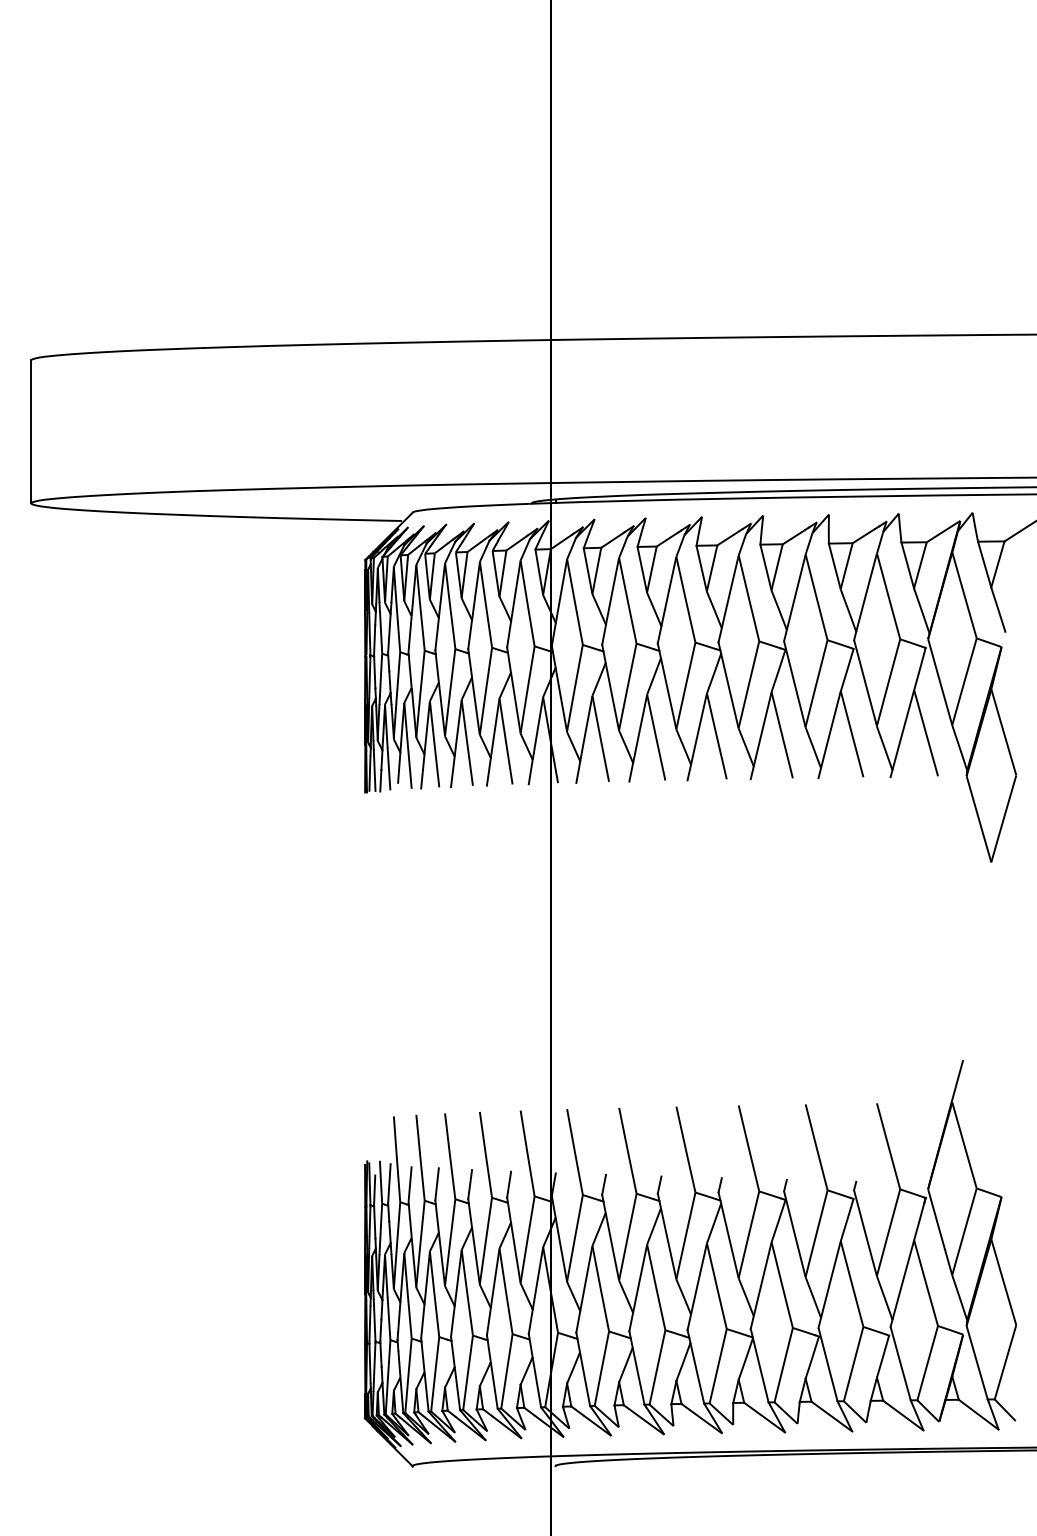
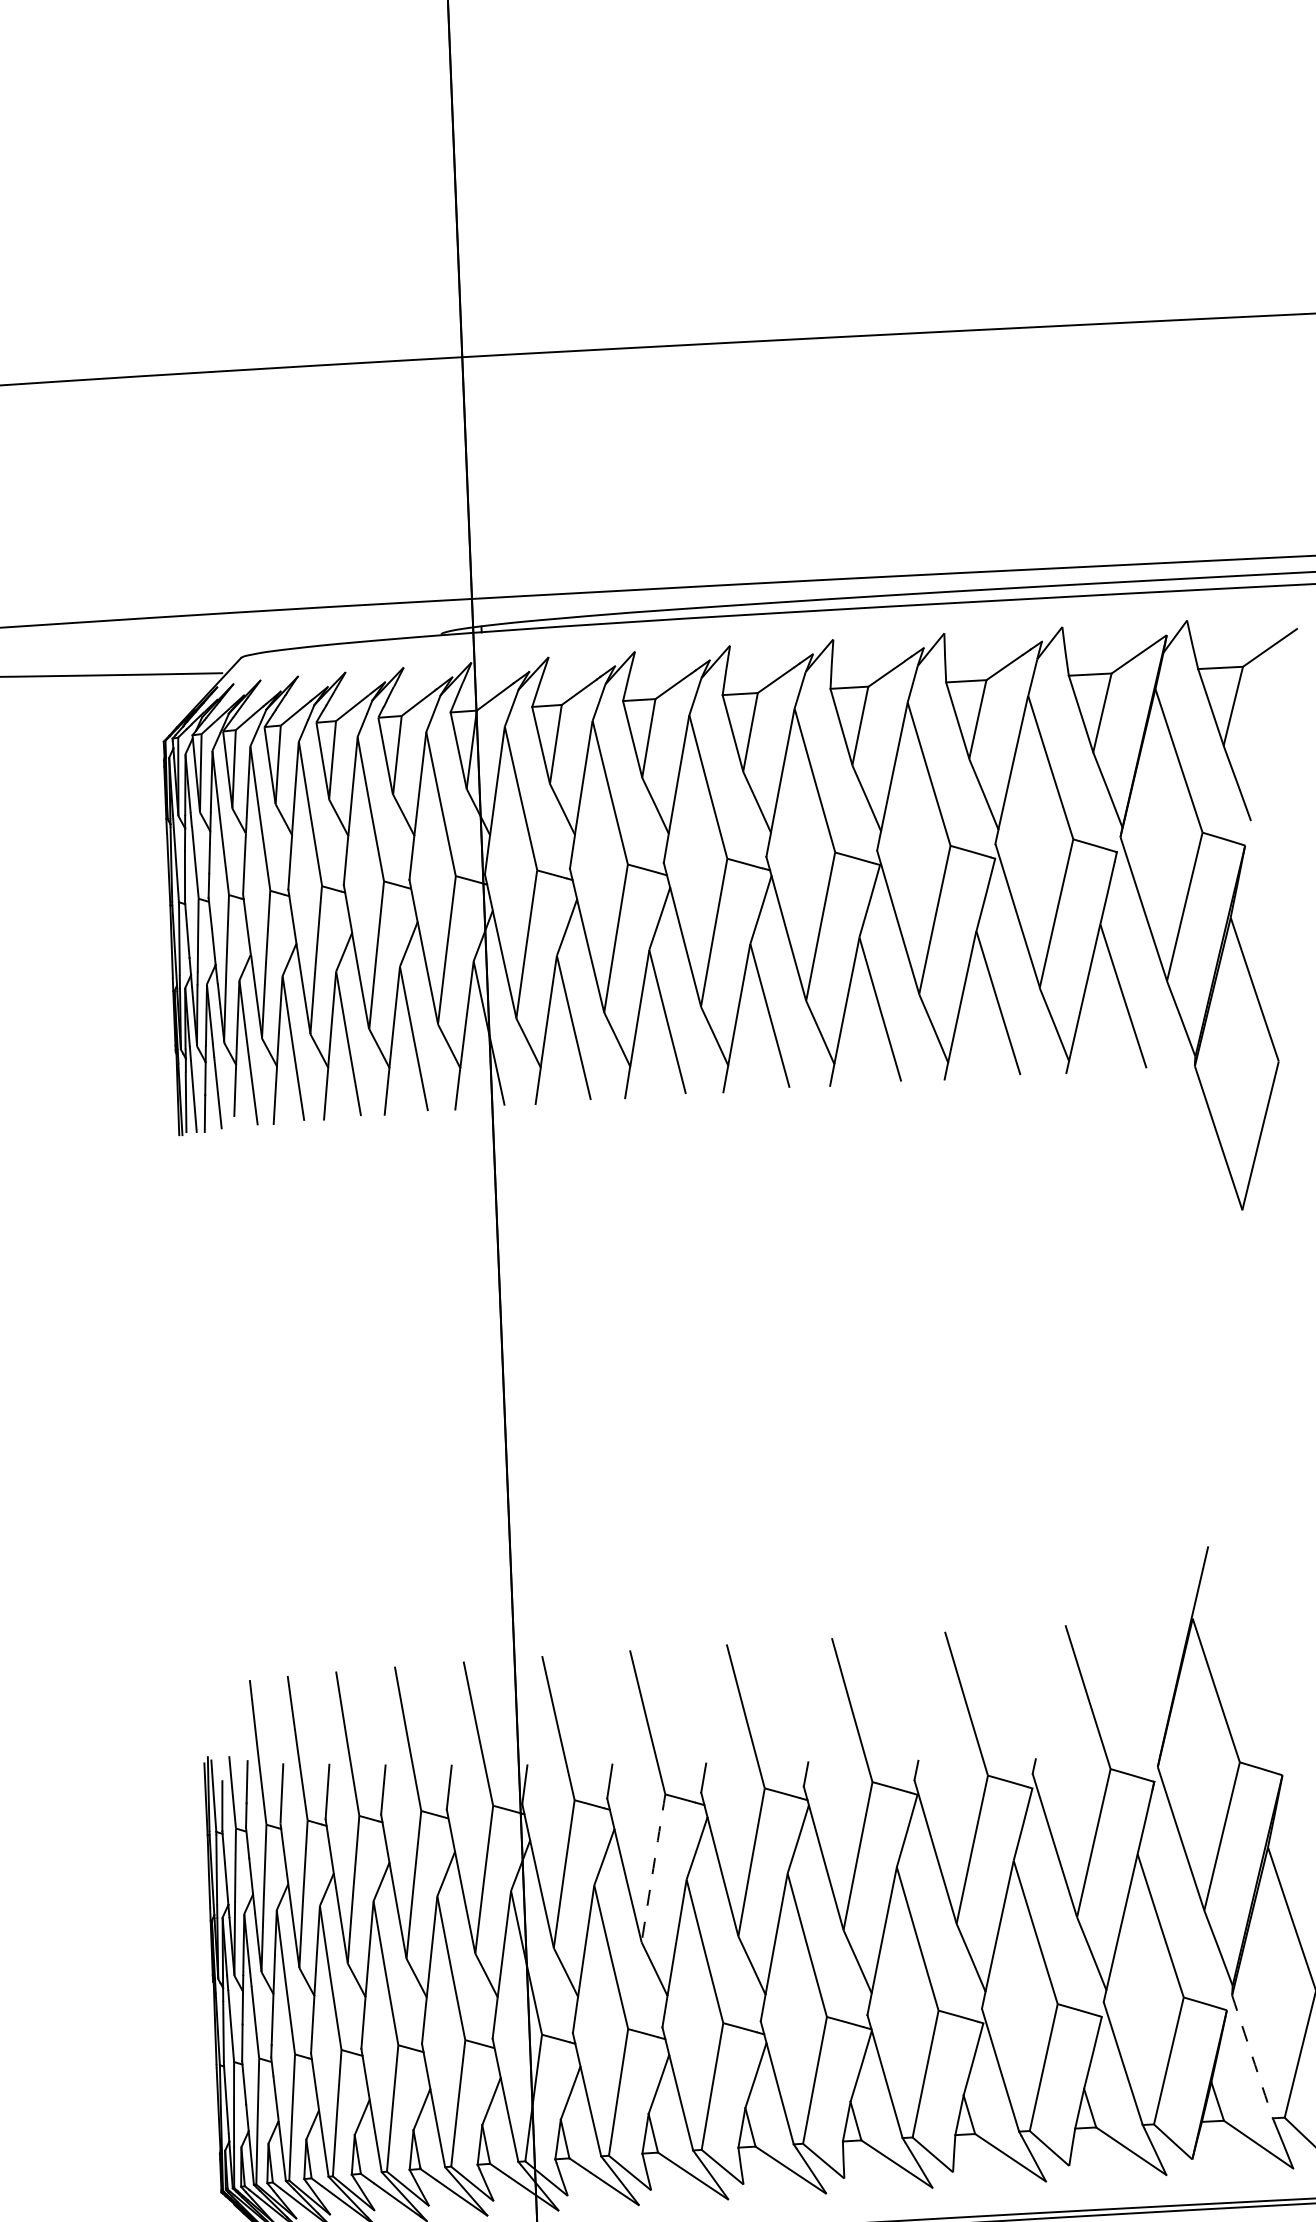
arc: (627, 1237) -> (652, 1868), solid -> dashed
arc: (977, 1362) -> (1253, 2056), solid -> dashed

